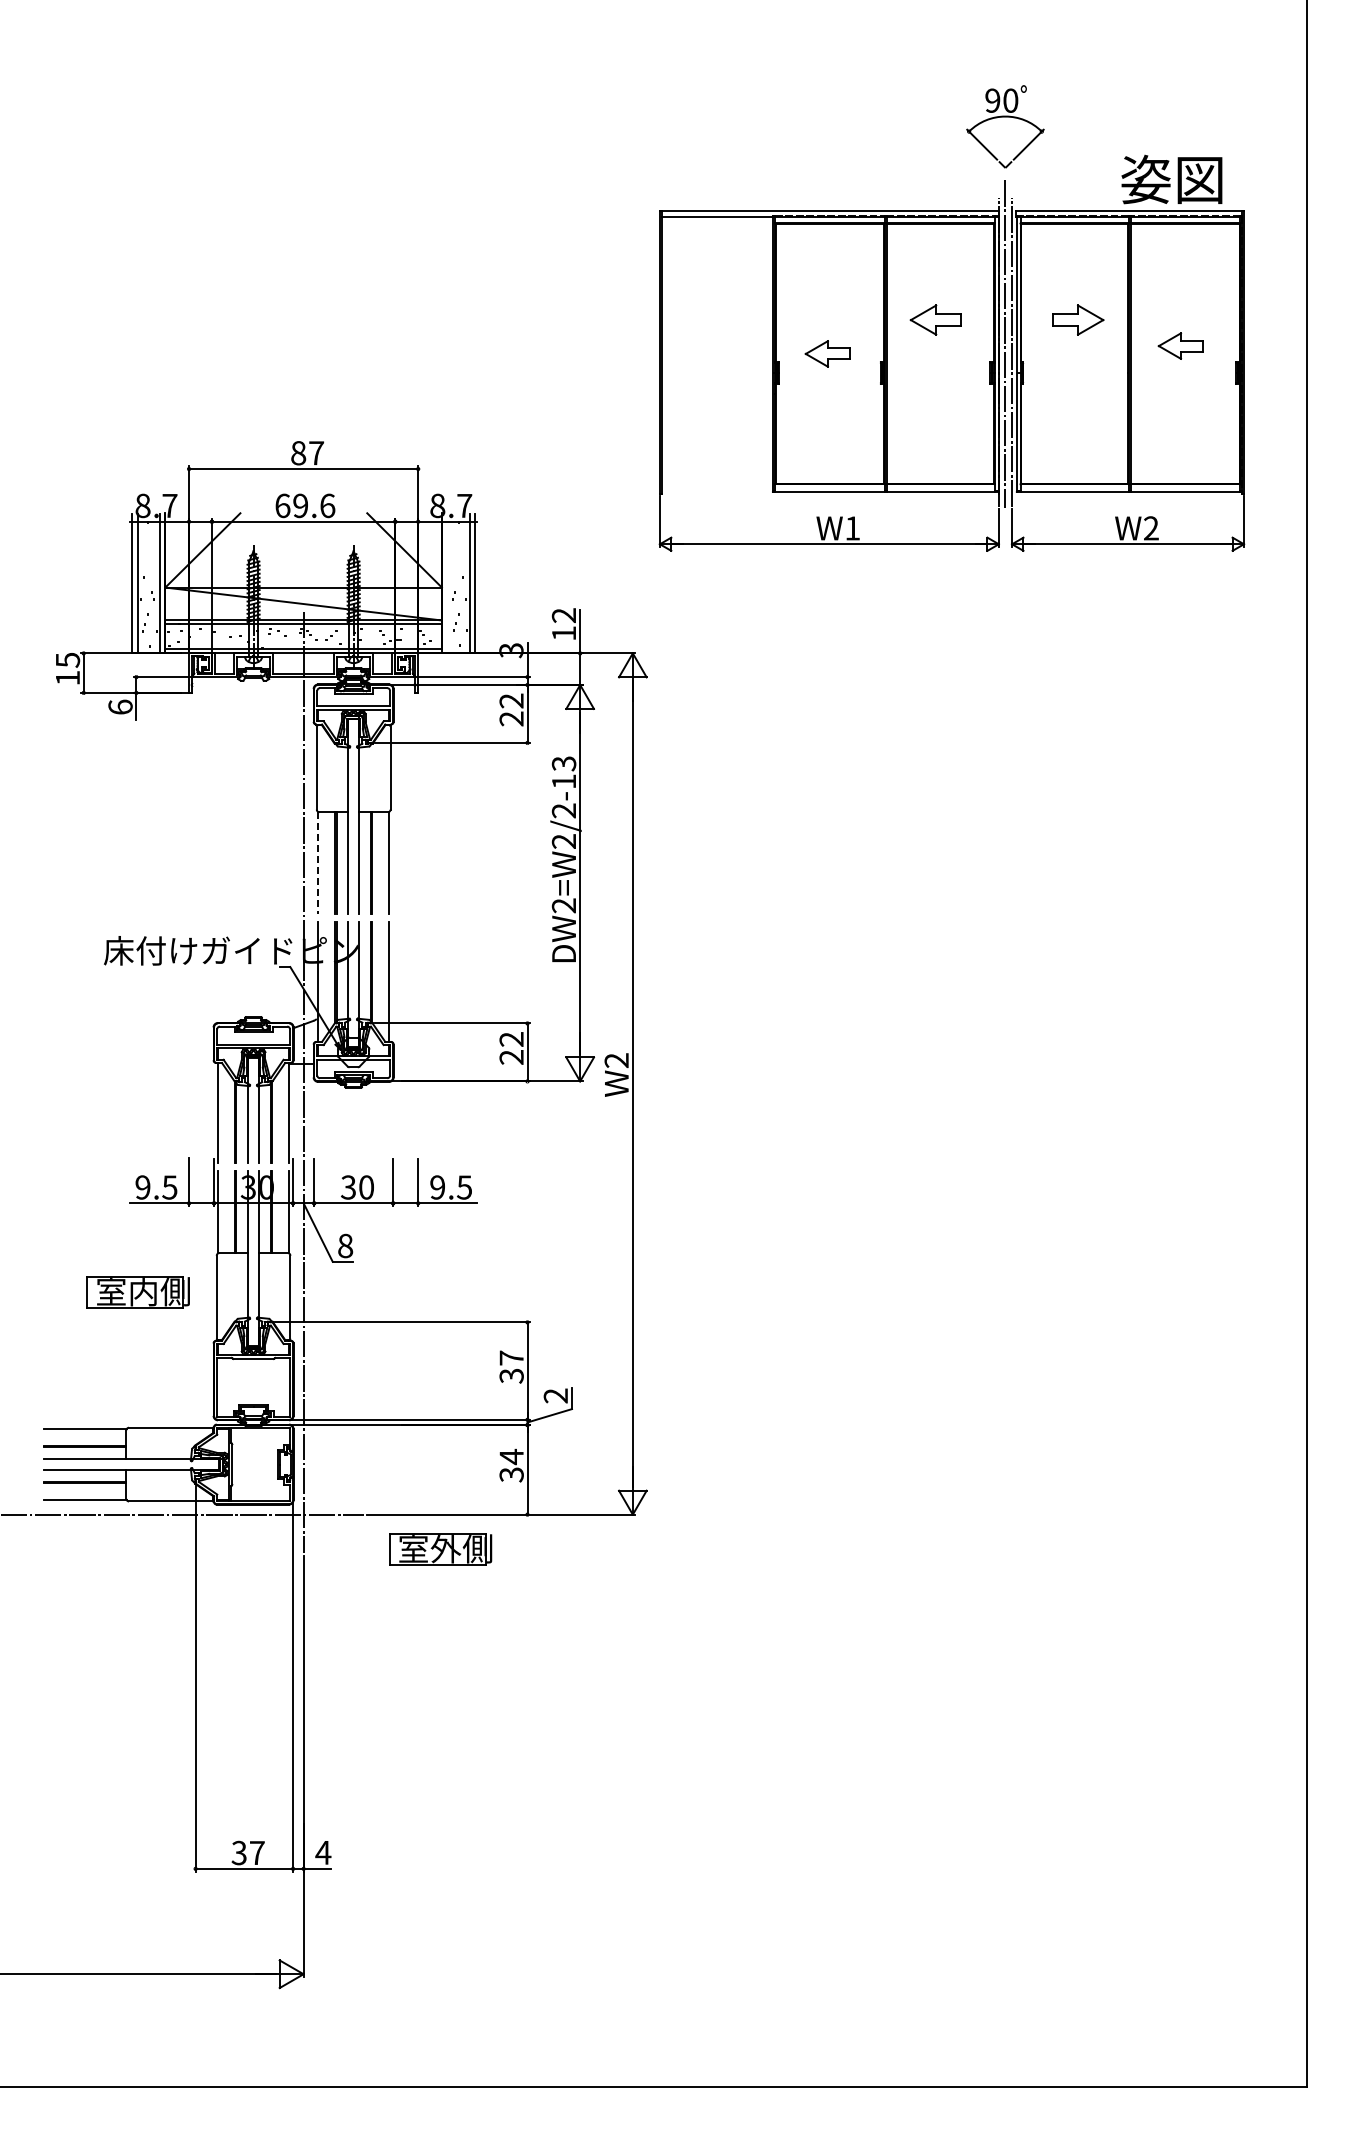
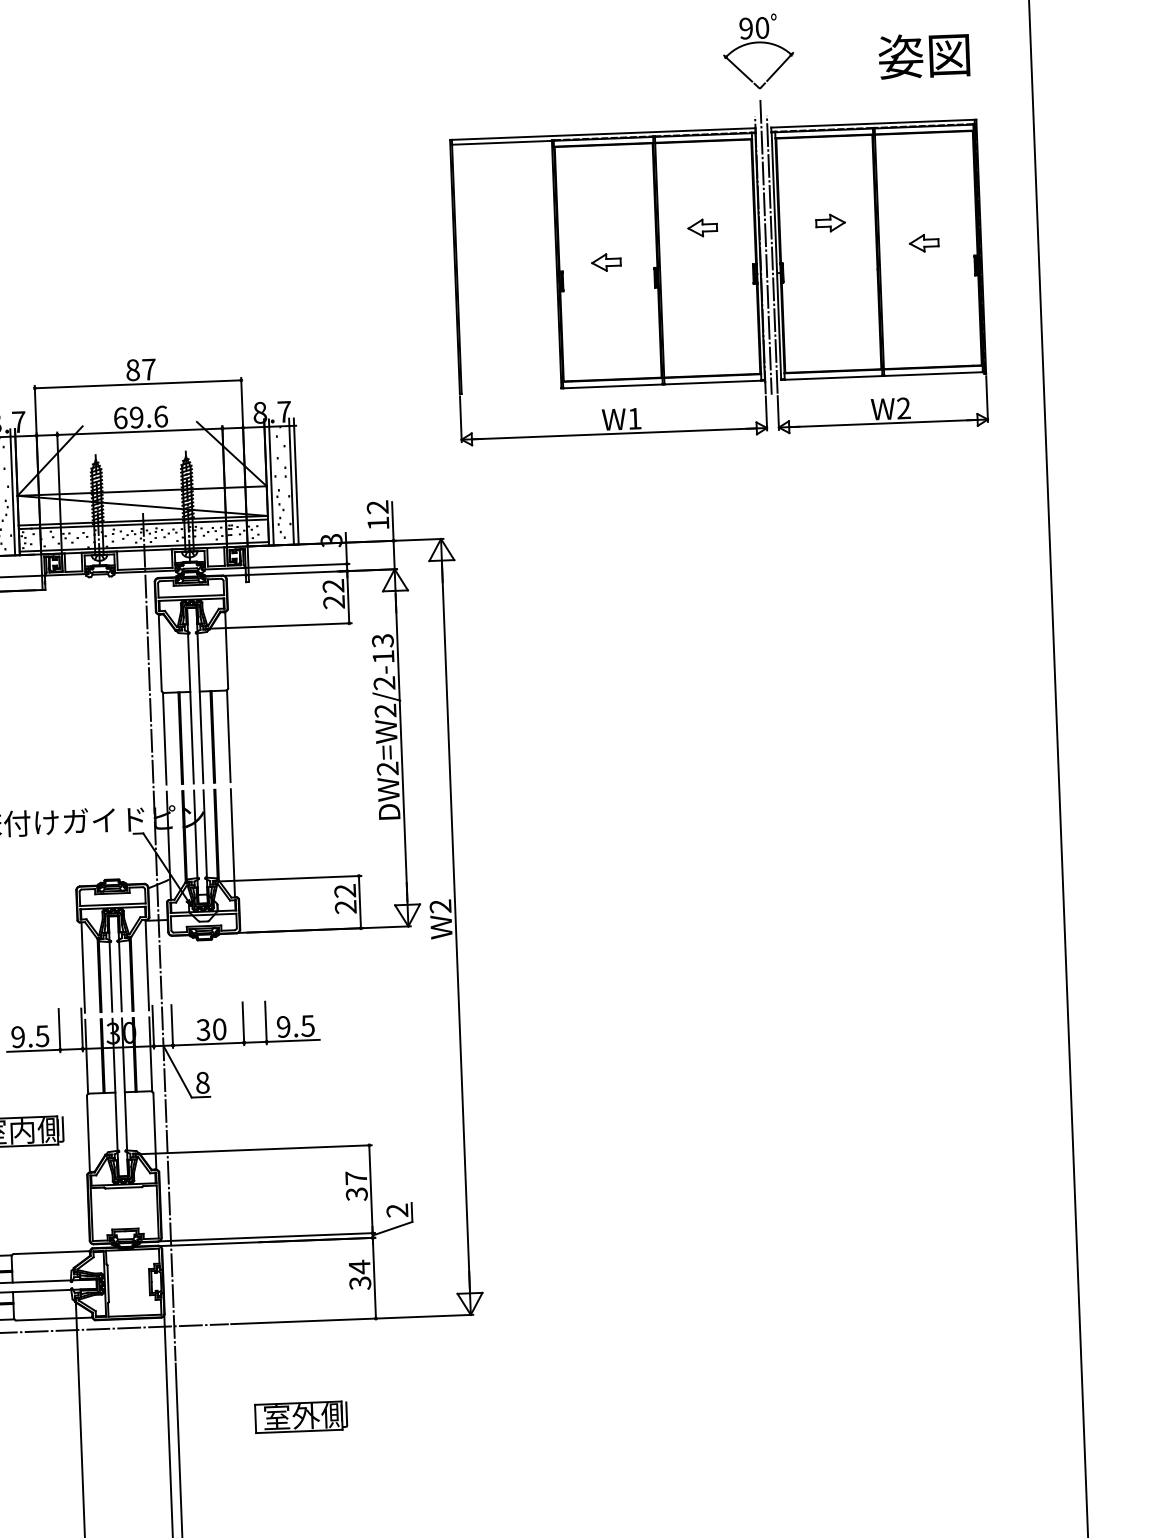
text: (1171, 179) -> (923, 55), moved
part: (935, 319) -> (702, 227), size x0.62
part: (1077, 319) -> (830, 222), size x0.62
part: (1180, 346) -> (923, 243), size x0.71
part: (827, 354) -> (606, 262), size x0.71
line: (447, 583) -> (271, 482), added
line: (318, 863) -> (165, 739), dashed -> solid
part: (440, 1549) -> (301, 1416), moved

